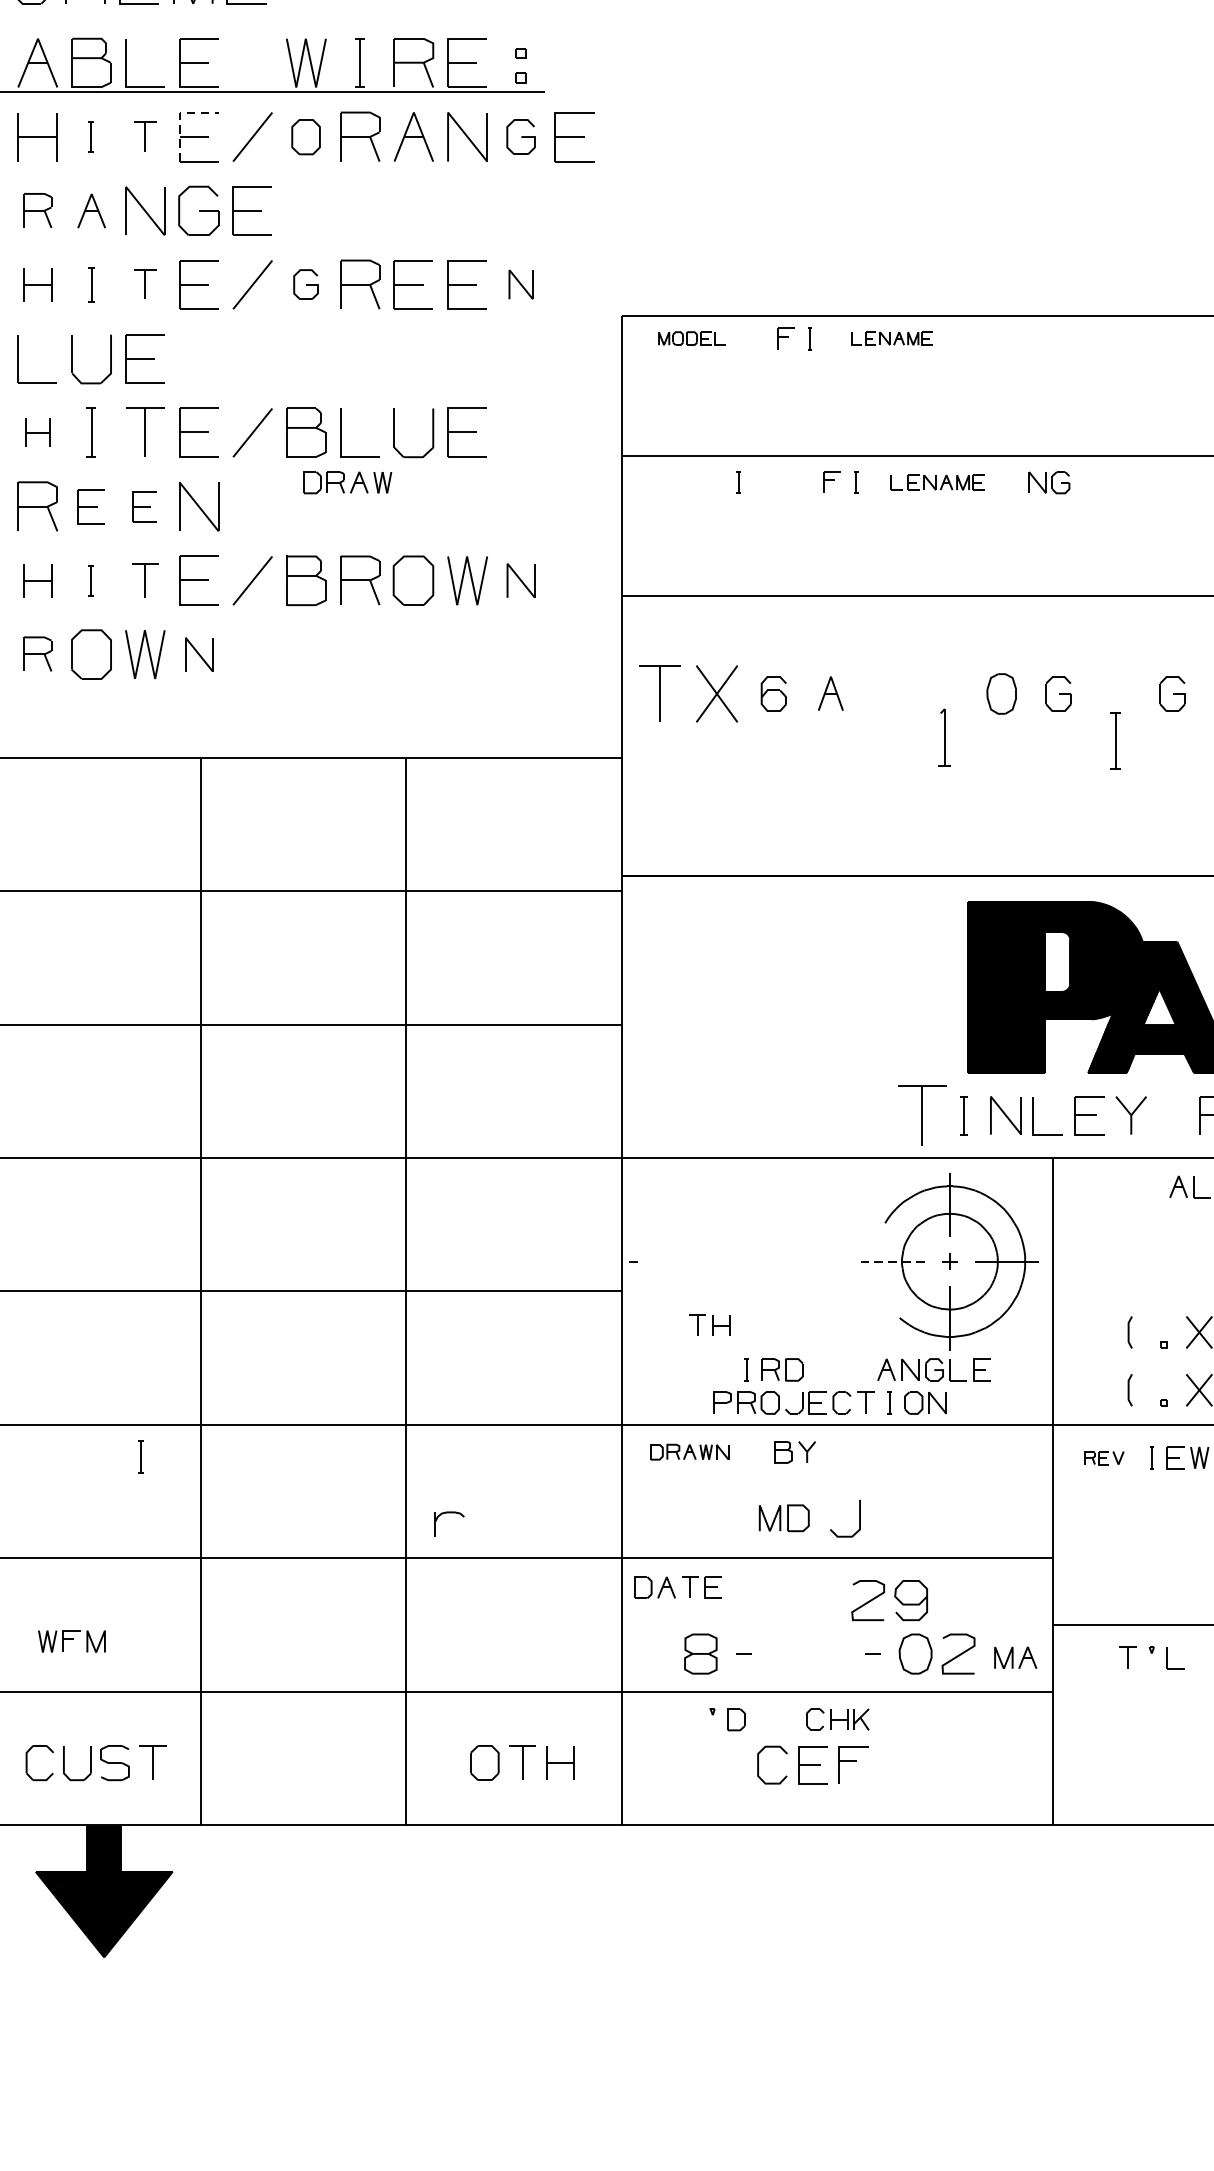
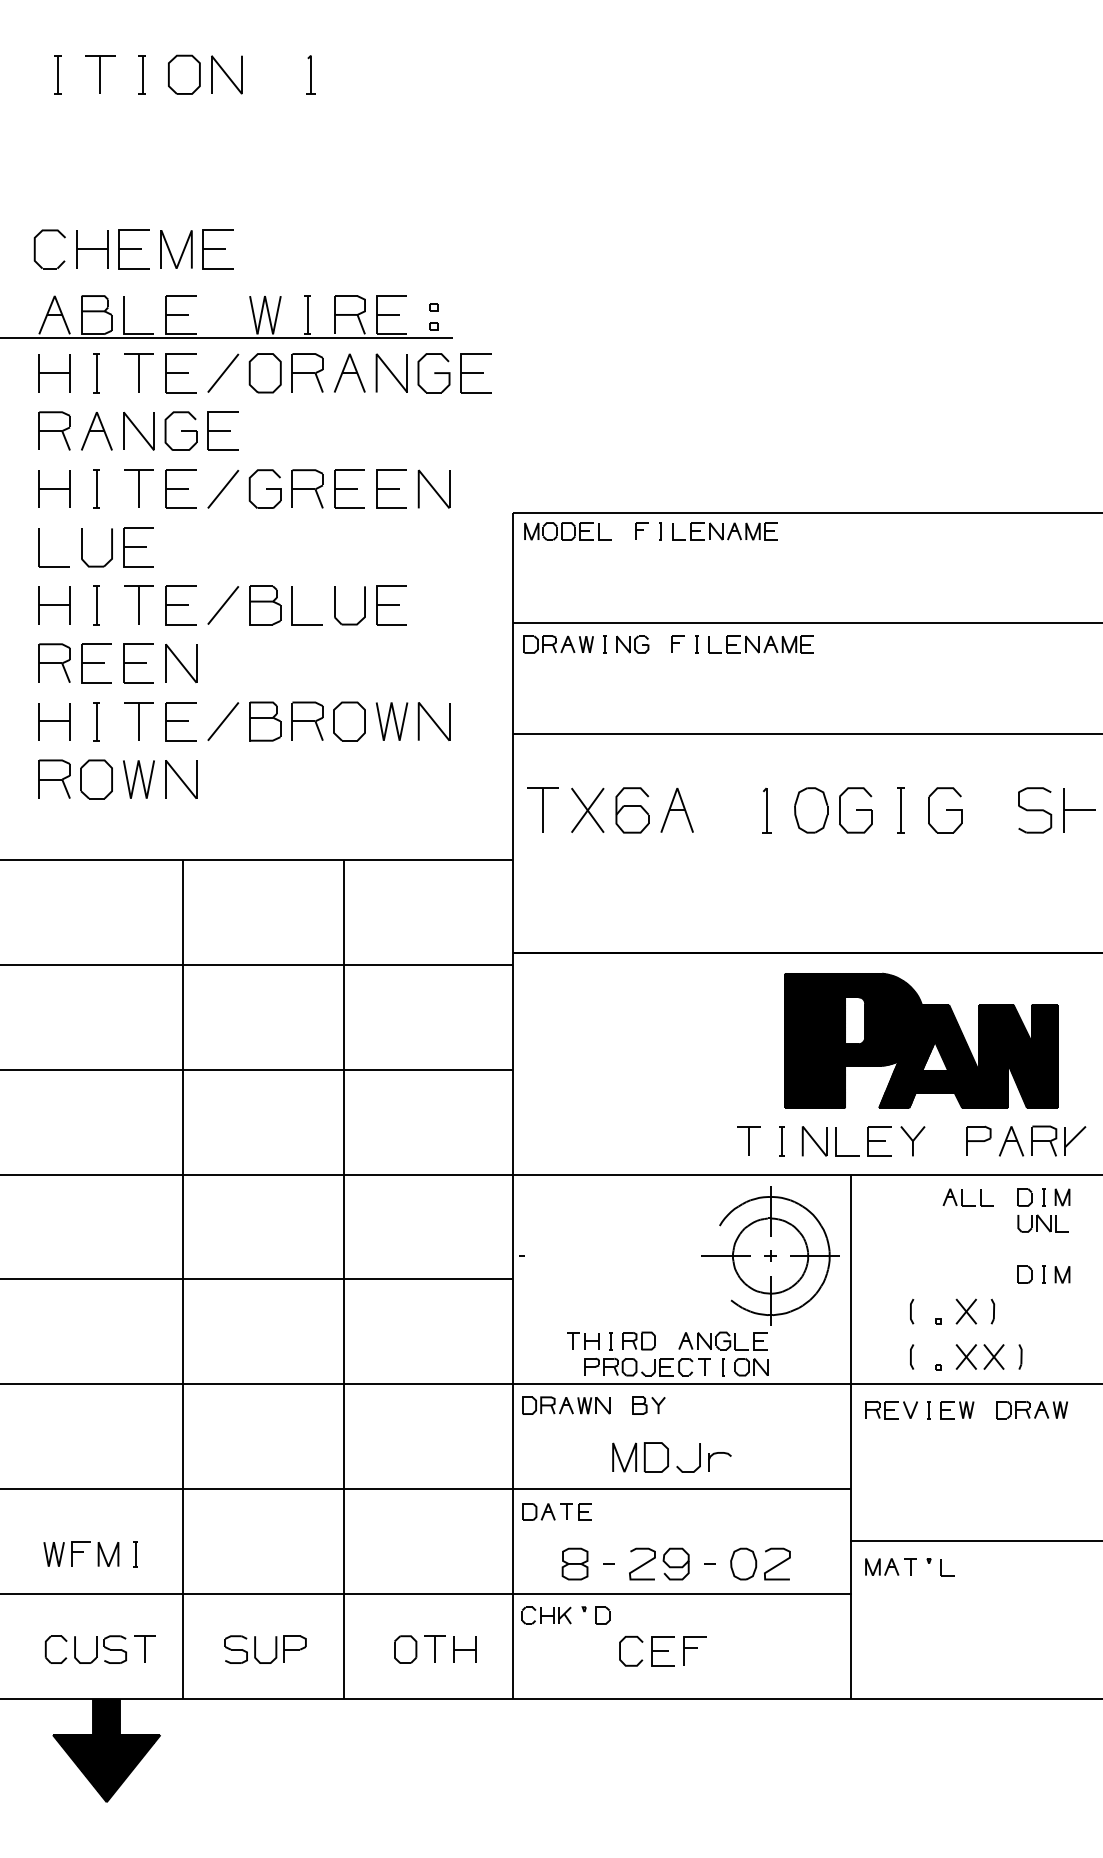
line: (179, 115) -> (165, 356), dashed -> solid
part: (144, 136) -> (138, 372), size x1.67
part: (91, 137) -> (96, 373), size x1.67
part: (305, 137) -> (264, 373), size x1.43
part: (520, 137) -> (433, 373), size x1.43
part: (37, 209) -> (54, 430), size x1.43
part: (91, 211) -> (96, 431), size x1.43
part: (37, 283) -> (54, 488), size x1.43
part: (91, 283) -> (96, 488), size x1.43
part: (144, 283) -> (138, 488), size x1.67
part: (305, 283) -> (264, 488), size x1.67
part: (520, 283) -> (433, 488), size x1.67
part: (691, 338) -> (567, 531), size x1.67
part: (891, 338) -> (724, 531), size x1.67
part: (37, 432) -> (54, 605), size x1.67
part: (347, 482) -> (558, 644), moved
part: (937, 482) -> (760, 644), size x1.43
part: (1049, 482) -> (632, 644), moved
part: (91, 506) -> (96, 663), size x1.43
part: (144, 506) -> (138, 663), size x1.67
part: (37, 580) -> (54, 721), size x1.43
part: (91, 580) -> (96, 721), size x1.67
part: (144, 580) -> (138, 721), size x1.43
part: (520, 580) -> (433, 721), size x1.43
part: (37, 653) -> (54, 778), size x1.43
part: (199, 654) -> (181, 779), size x1.43
part: (830, 692) -> (676, 809), size x1.67
part: (773, 694) -> (632, 810), size x1.67
part: (1002, 694) -> (811, 810), size x1.43
part: (1058, 694) -> (855, 810), size x1.67
part: (1172, 694) -> (945, 810), size x1.67
part: (944, 737) -> (766, 810), moved
part: (1115, 741) -> (900, 810), moved
part: (921, 1114) -> (748, 1140), size x0.62
line: (892, 1262) -> (725, 1256), dashed -> solid
part: (710, 1324) -> (583, 1340), moved
part: (933, 1369) -> (722, 1340), moved
part: (689, 1452) -> (566, 1405), size x1.43
part: (140, 1457) -> (135, 1554), moved
part: (1103, 1458) -> (891, 1410), size x1.67
part: (445, 1514) -> (716, 1454), moved
part: (784, 1518) -> (640, 1457), size x1.43
part: (889, 1599) -> (659, 1563), moved
part: (72, 1640) -> (81, 1553), size x1.43
part: (1016, 1657) -> (882, 1566), moved
part: (837, 1719) -> (546, 1615), moved
part: (293, 1762) -> (255, 1649), added

